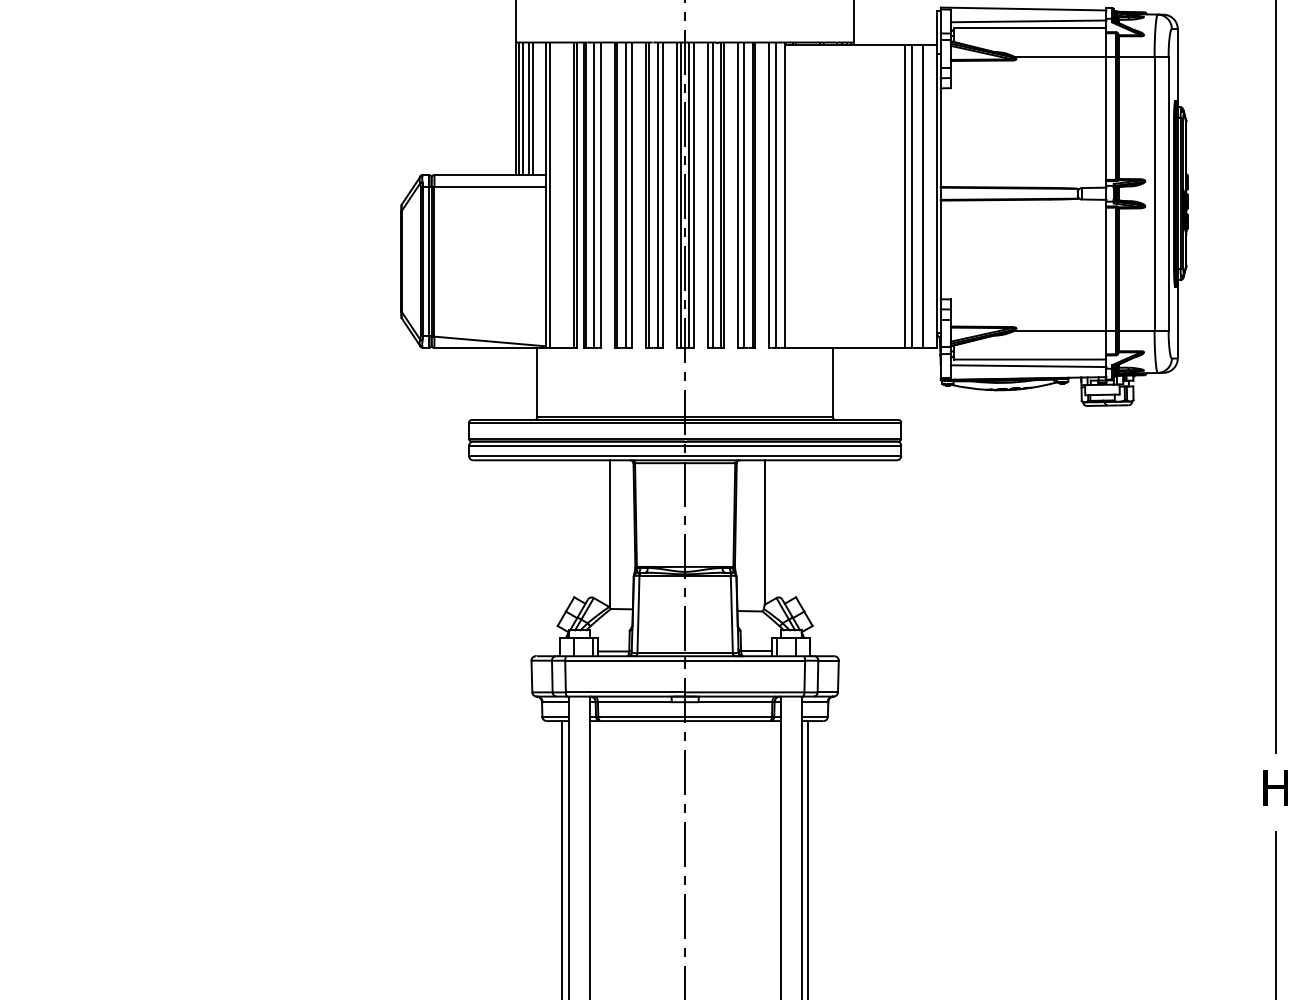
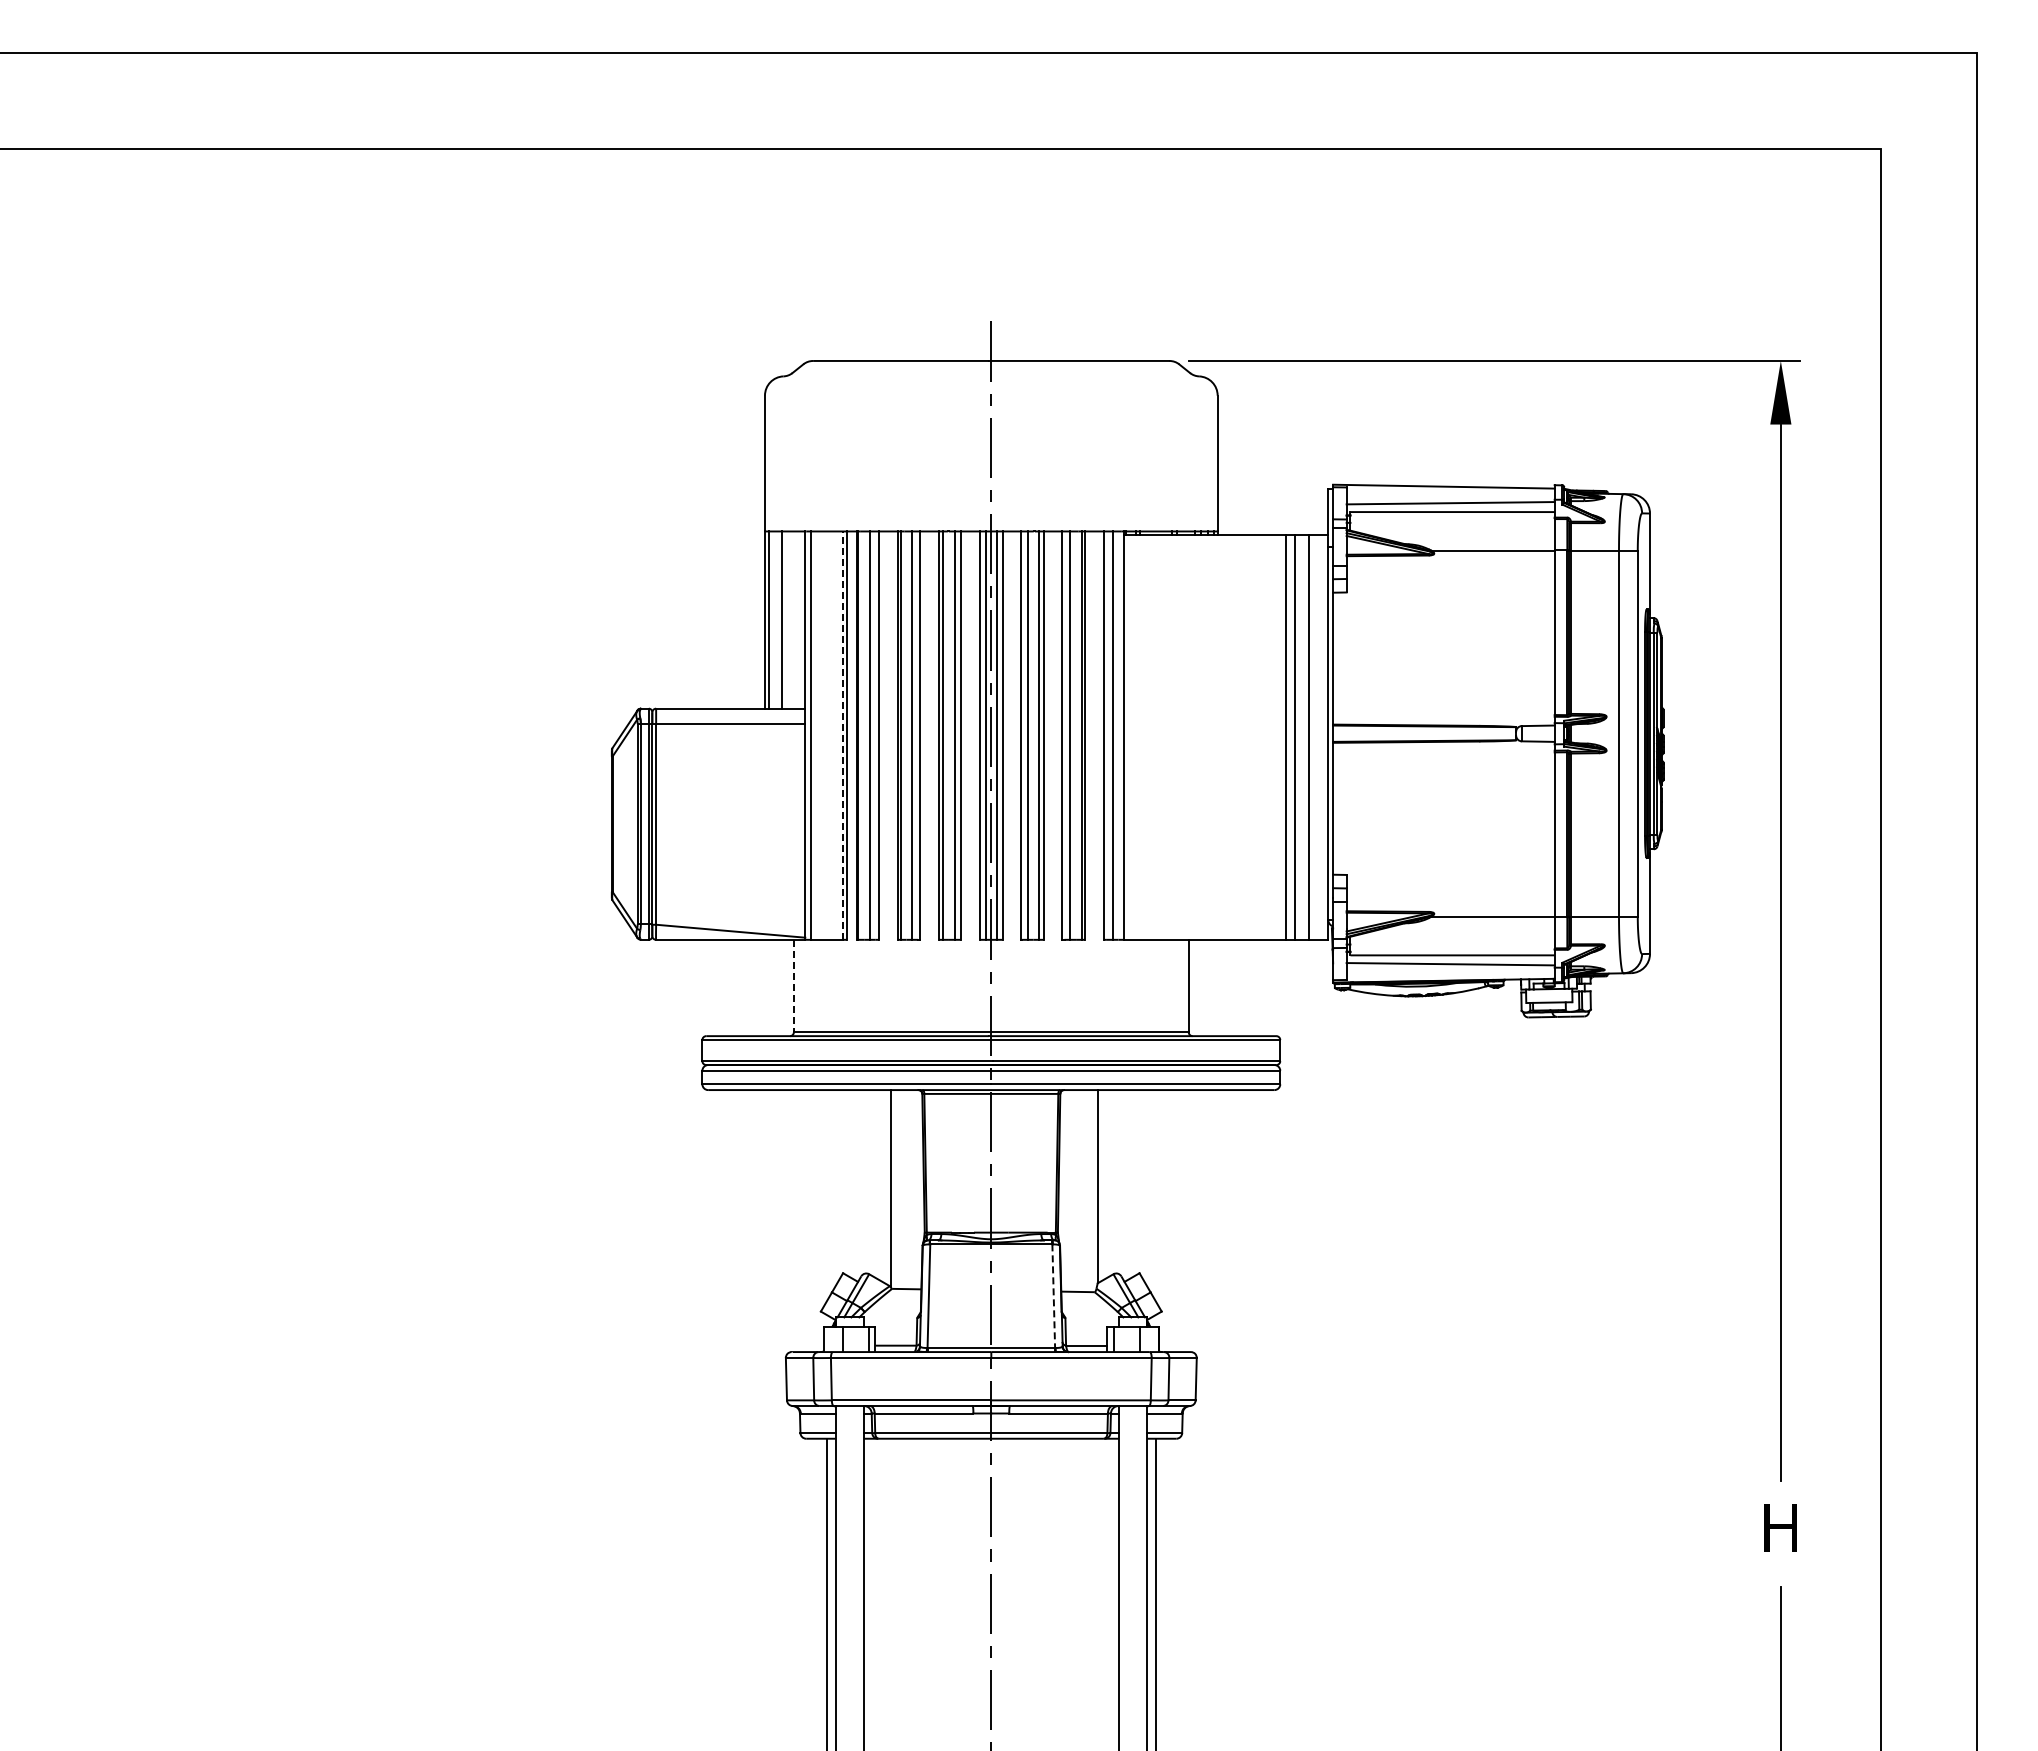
line: (522, 108) -> (774, 619), removed
line: (532, 108) -> (787, 619), removed
line: (573, 195) -> (842, 735), solid -> dashed
line: (537, 382) -> (793, 986), solid -> dashed
line: (731, 614) -> (1053, 1296), solid -> dashed

